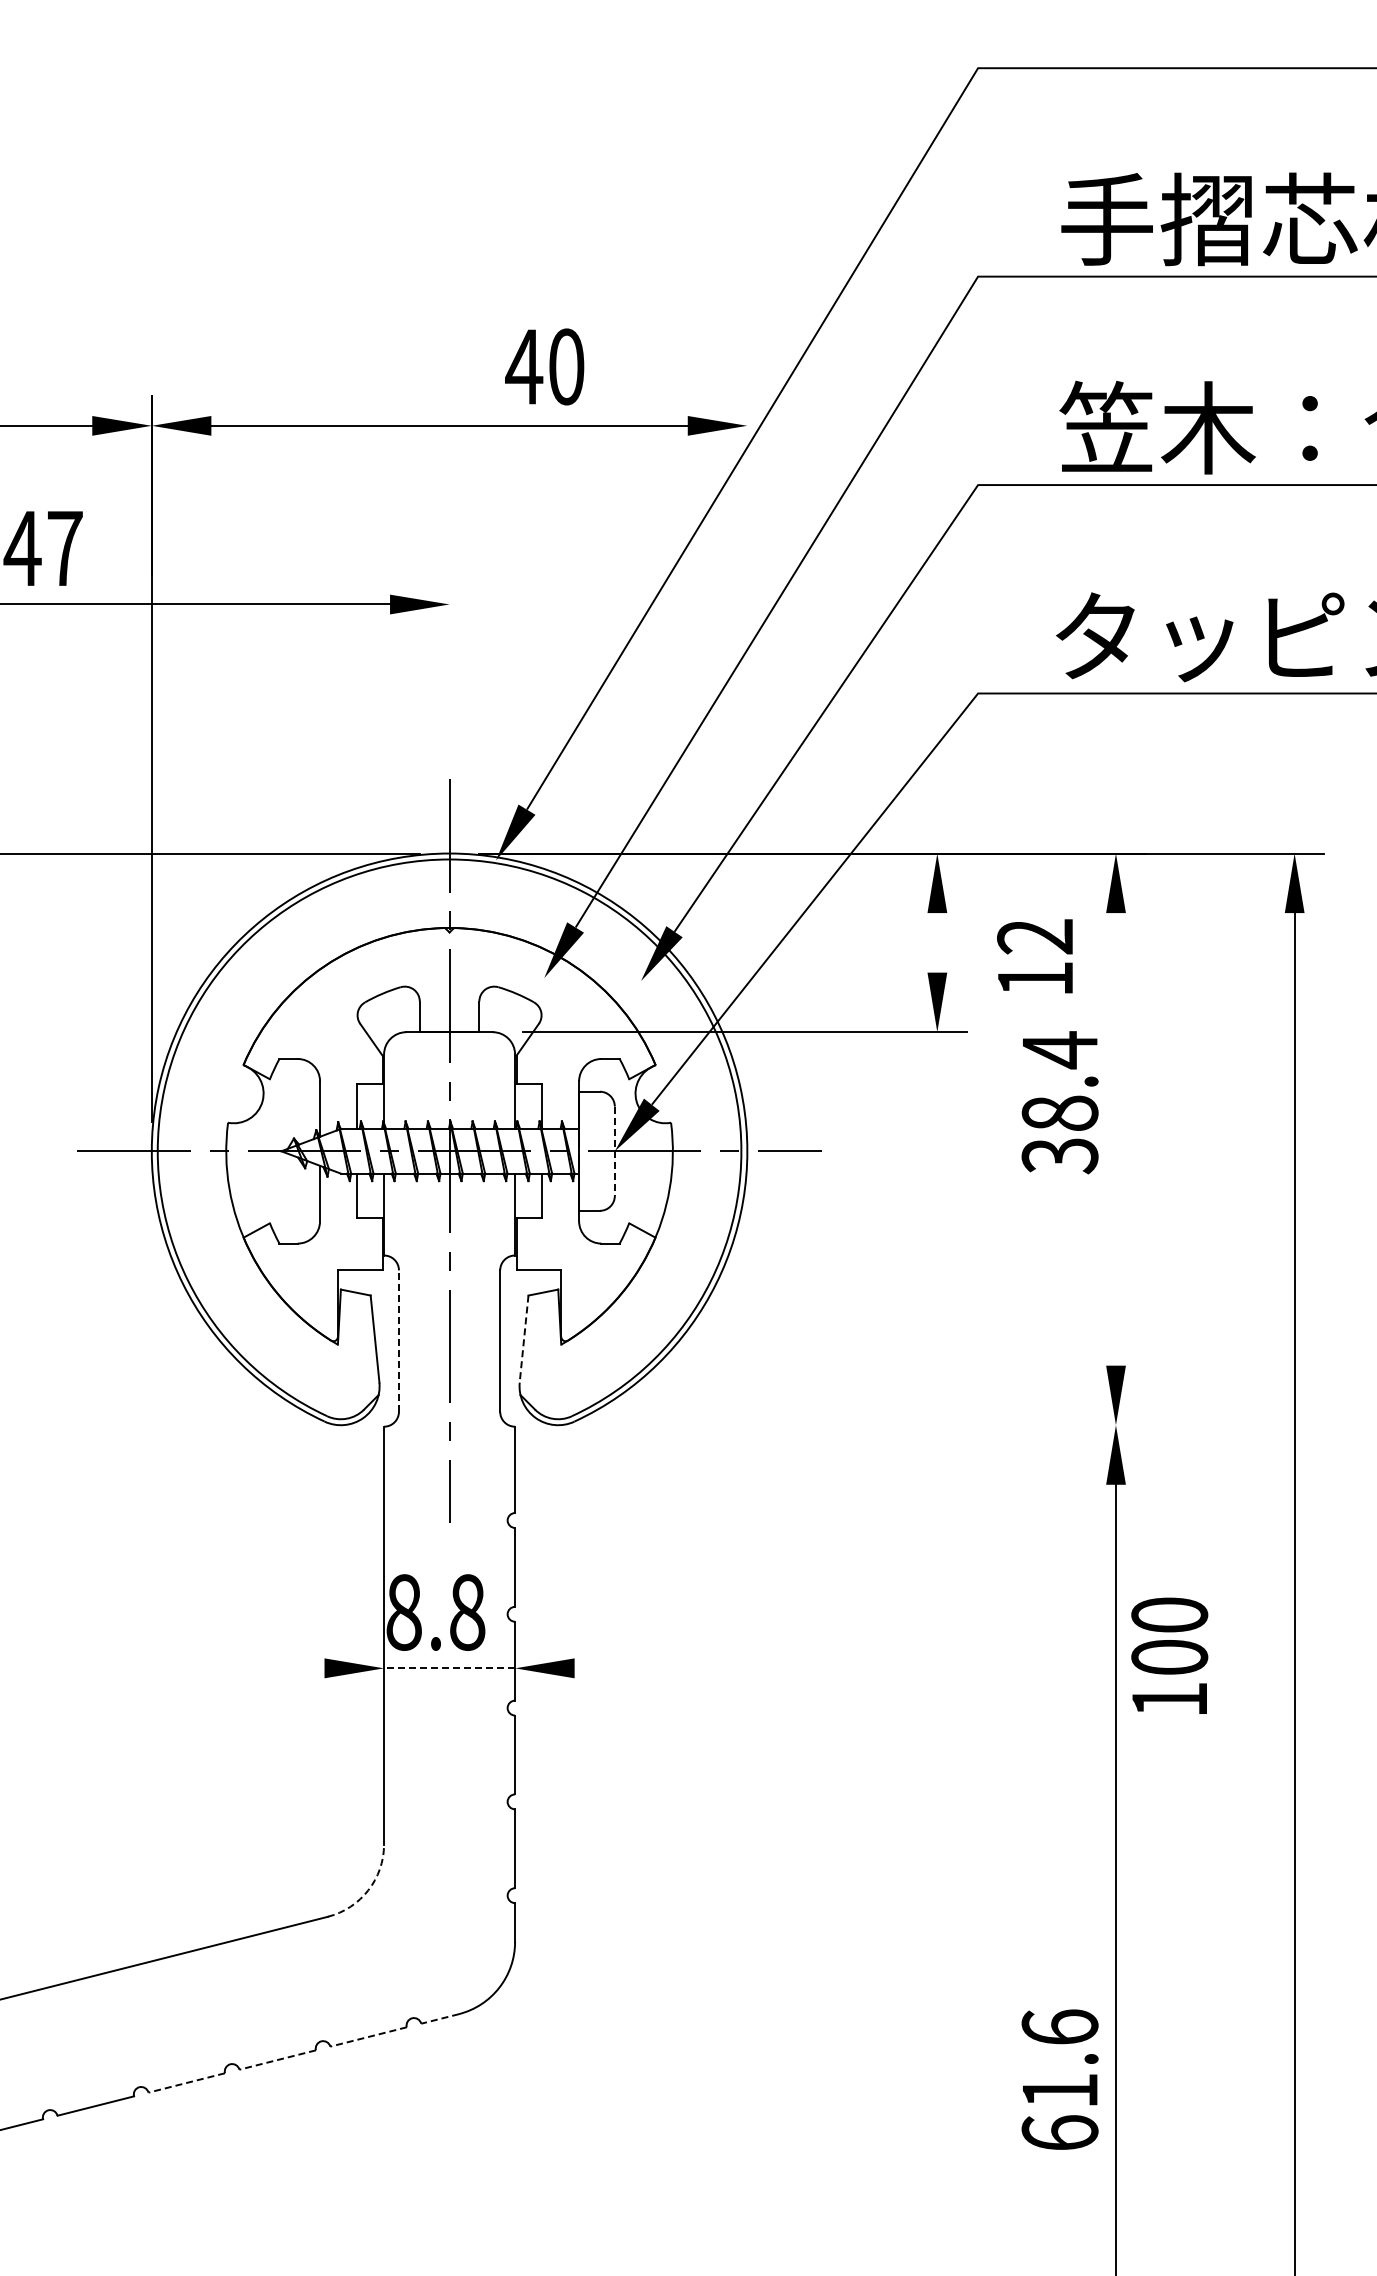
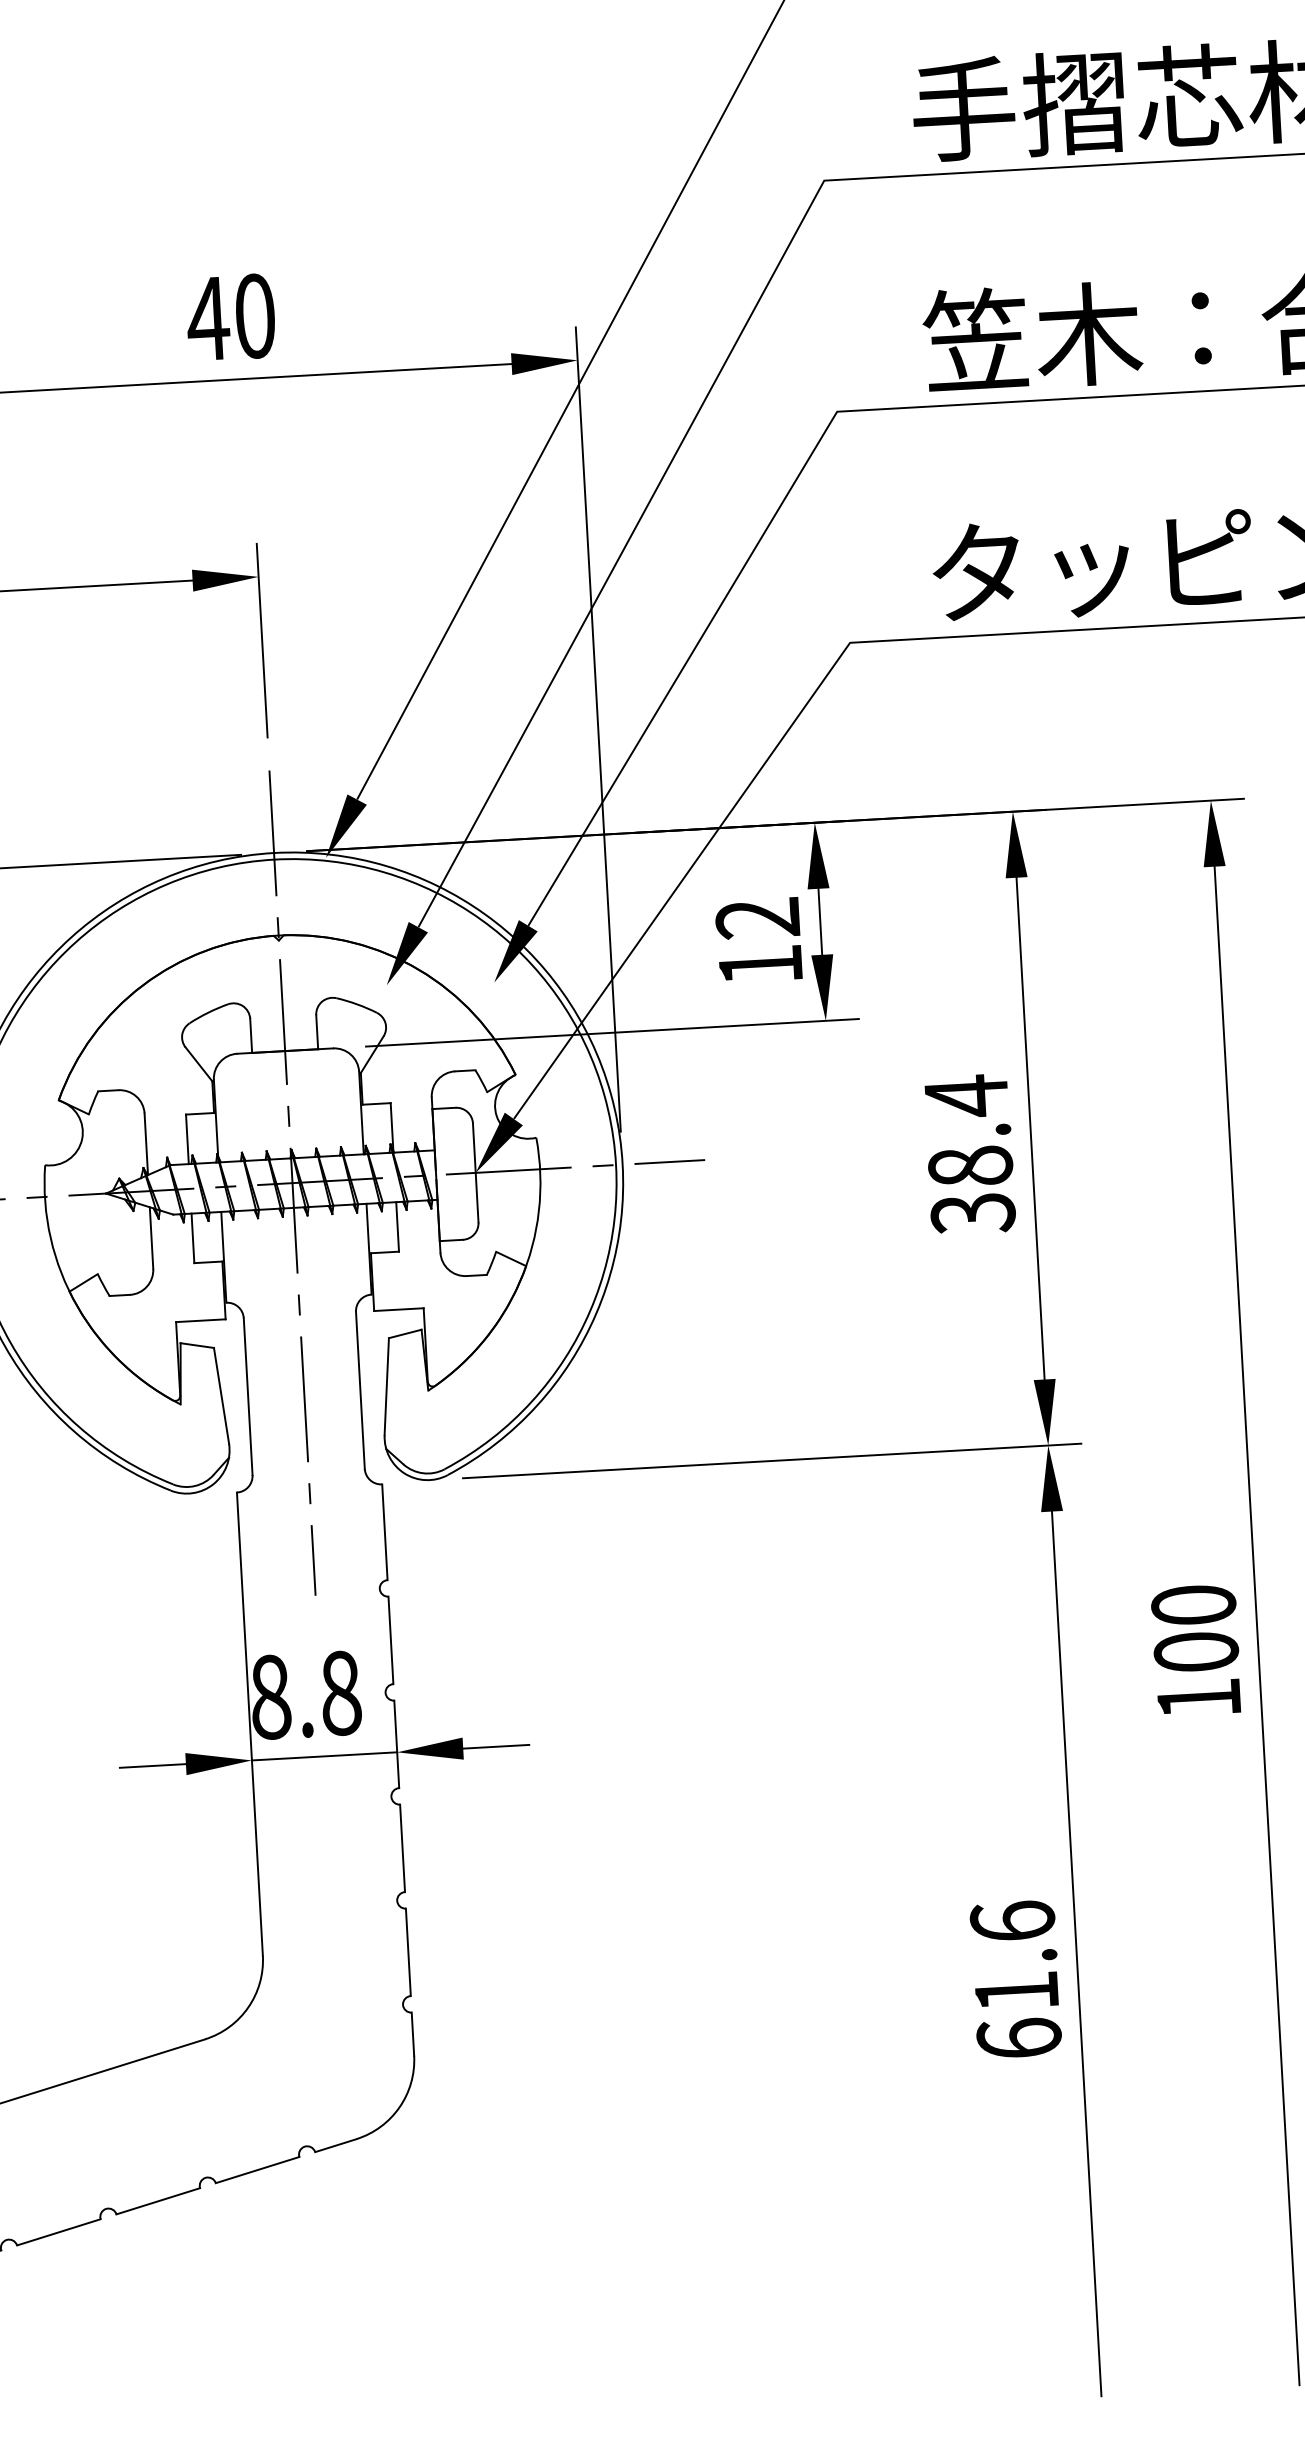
text: (544, 366) -> (230, 317), moved
line: (449, 661) -> (262, 640), added
line: (747, 758) -> (598, 729), added
line: (937, 942) -> (820, 921), added
text: (1034, 956) -> (758, 940), moved
text: (1059, 1102) -> (969, 1154), moved
line: (1115, 1139) -> (1030, 1128), added
line: (614, 1151) -> (475, 1173), dashed -> solid
line: (524, 1339) -> (387, 1387), dashed -> solid
line: (398, 1341) -> (247, 1397), dashed -> solid
line: (866, 1425) -> (771, 1461), added
text: (1169, 1655) -> (1196, 1649), moved
line: (294, 1668) -> (152, 1766), added
line: (449, 1668) -> (324, 1756), dashed -> solid
line: (604, 1668) -> (496, 1746), added
arc: (368, 1890) -> (248, 2007), dashed -> solid
line: (439, 2019) -> (335, 2146), dashed -> solid
line: (368, 2037) -> (257, 2170), dashed -> solid
line: (277, 2060) -> (158, 2201), dashed -> solid
text: (1059, 2079) -> (1015, 1979), moved
line: (186, 2083) -> (58, 2232), dashed -> solid

